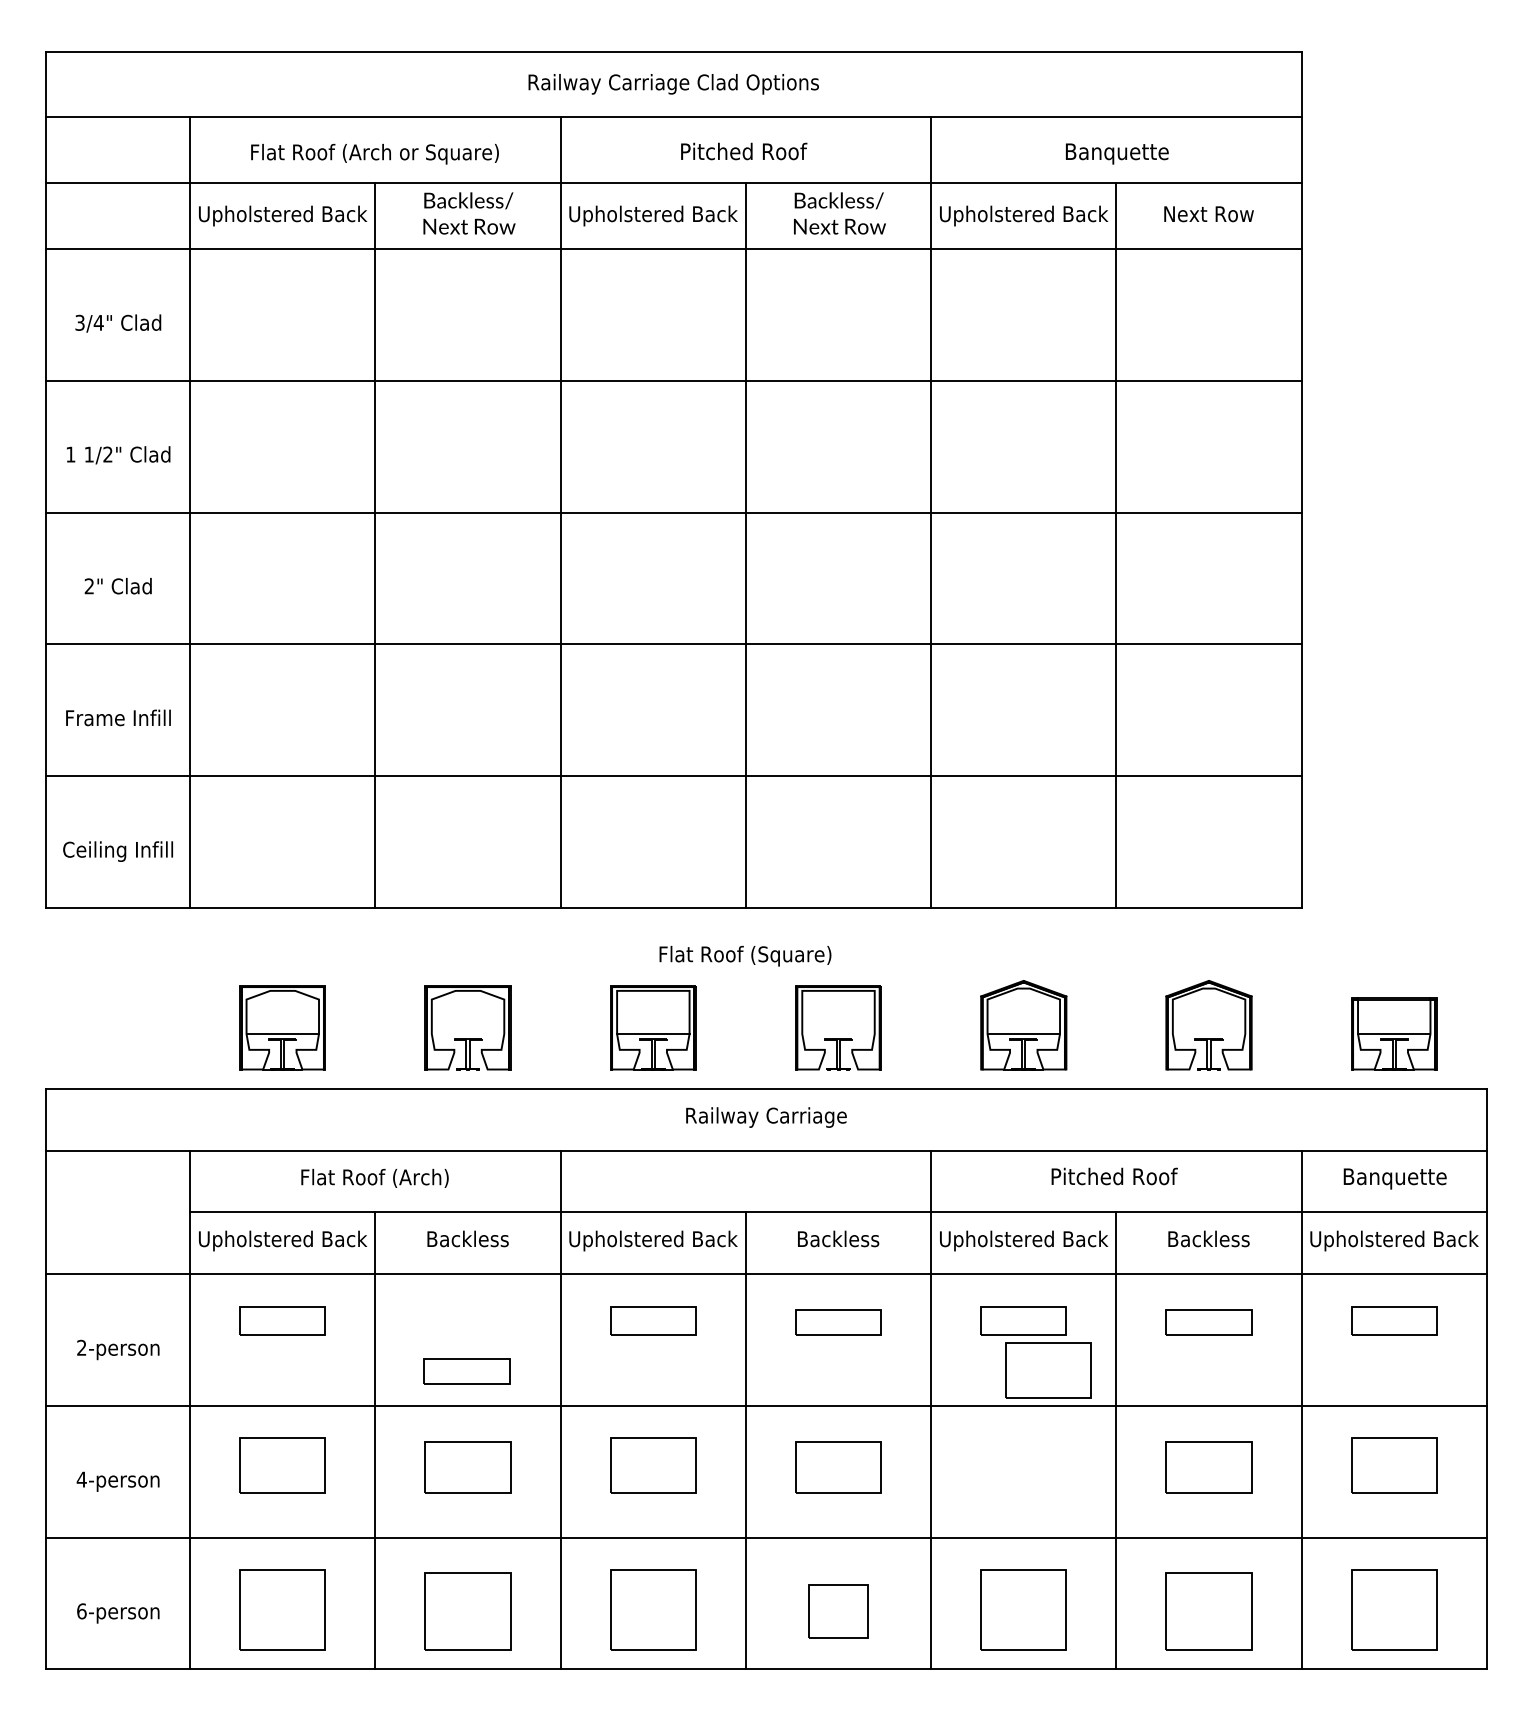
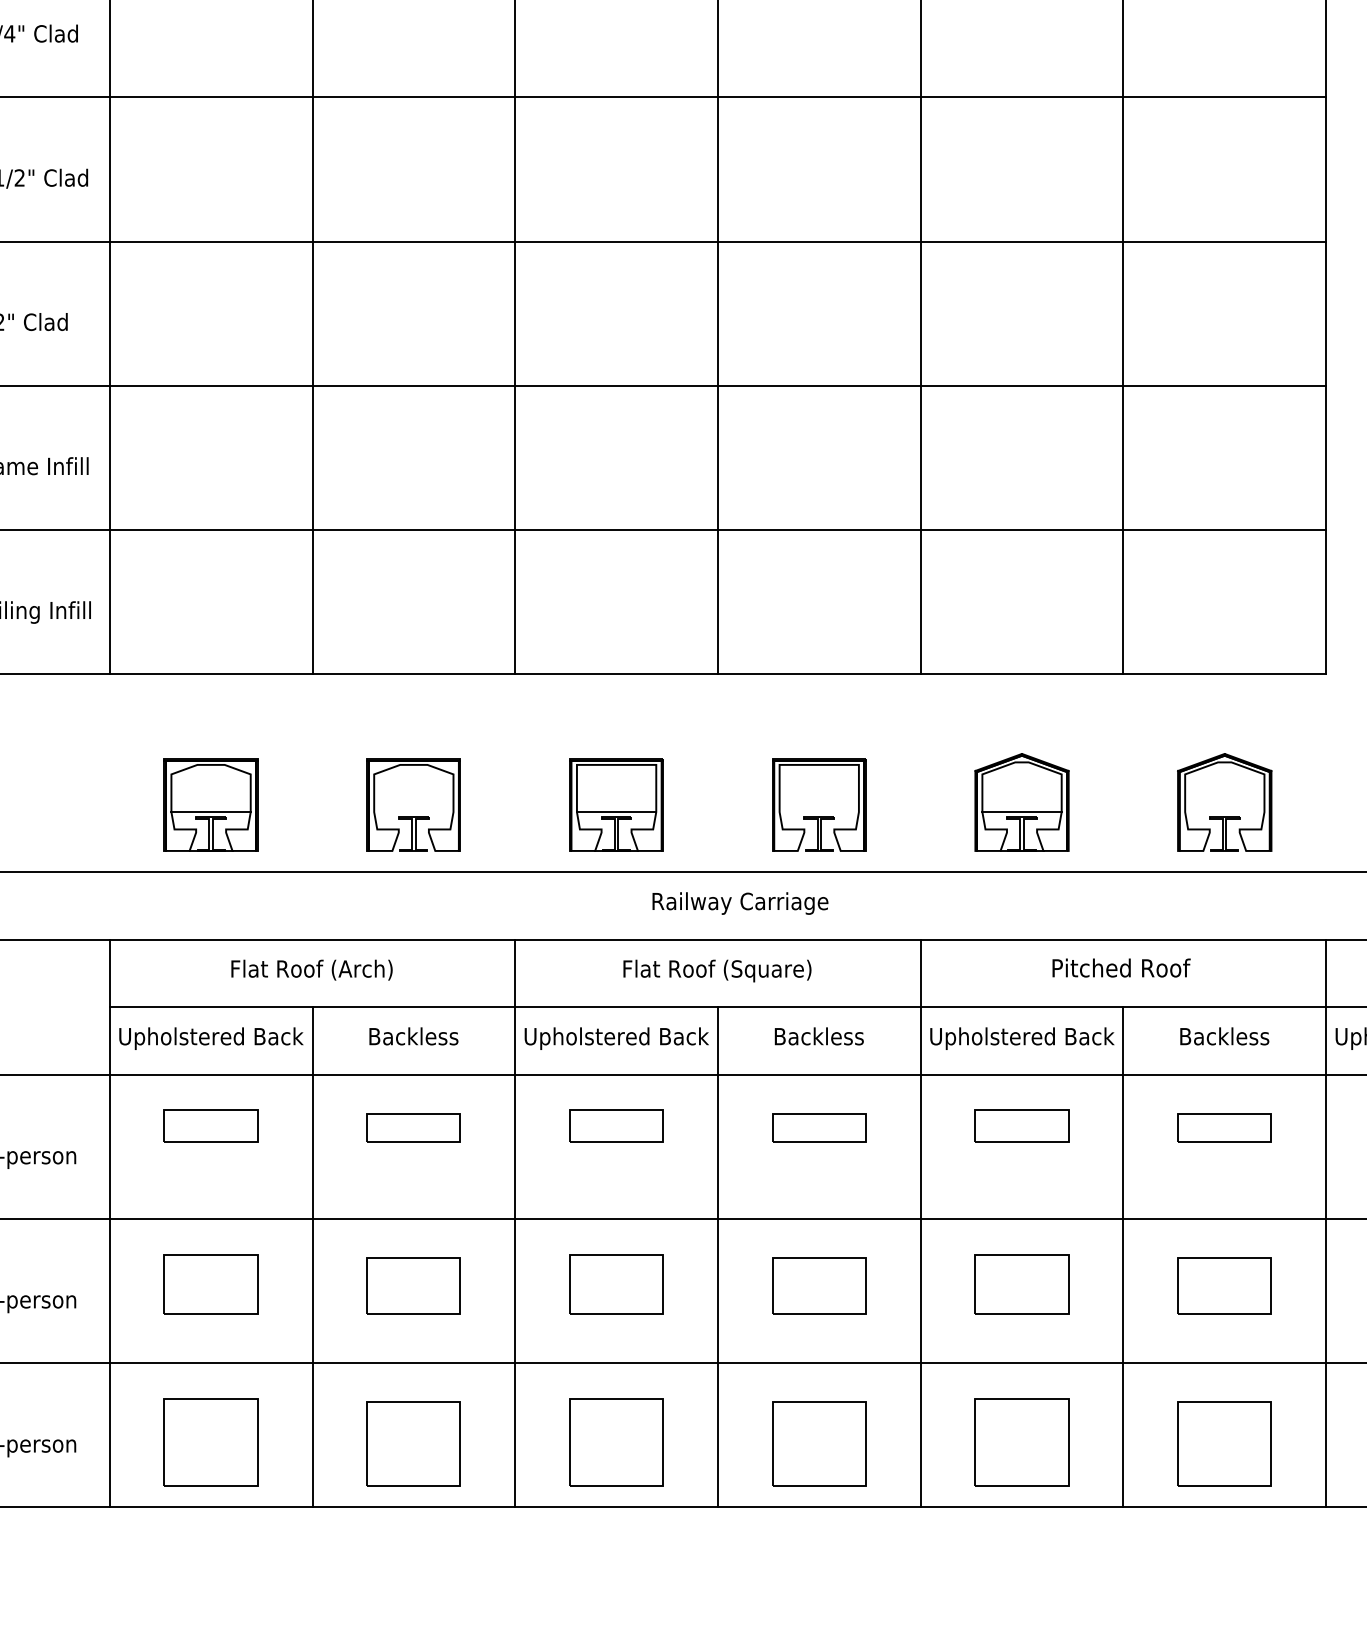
text: (745, 956) -> (717, 971), moved
part: (1048, 1370) -> (1021, 1284), moved
part: (466, 1371) -> (413, 1127), moved
part: (838, 1611) -> (819, 1444), size x1.43

